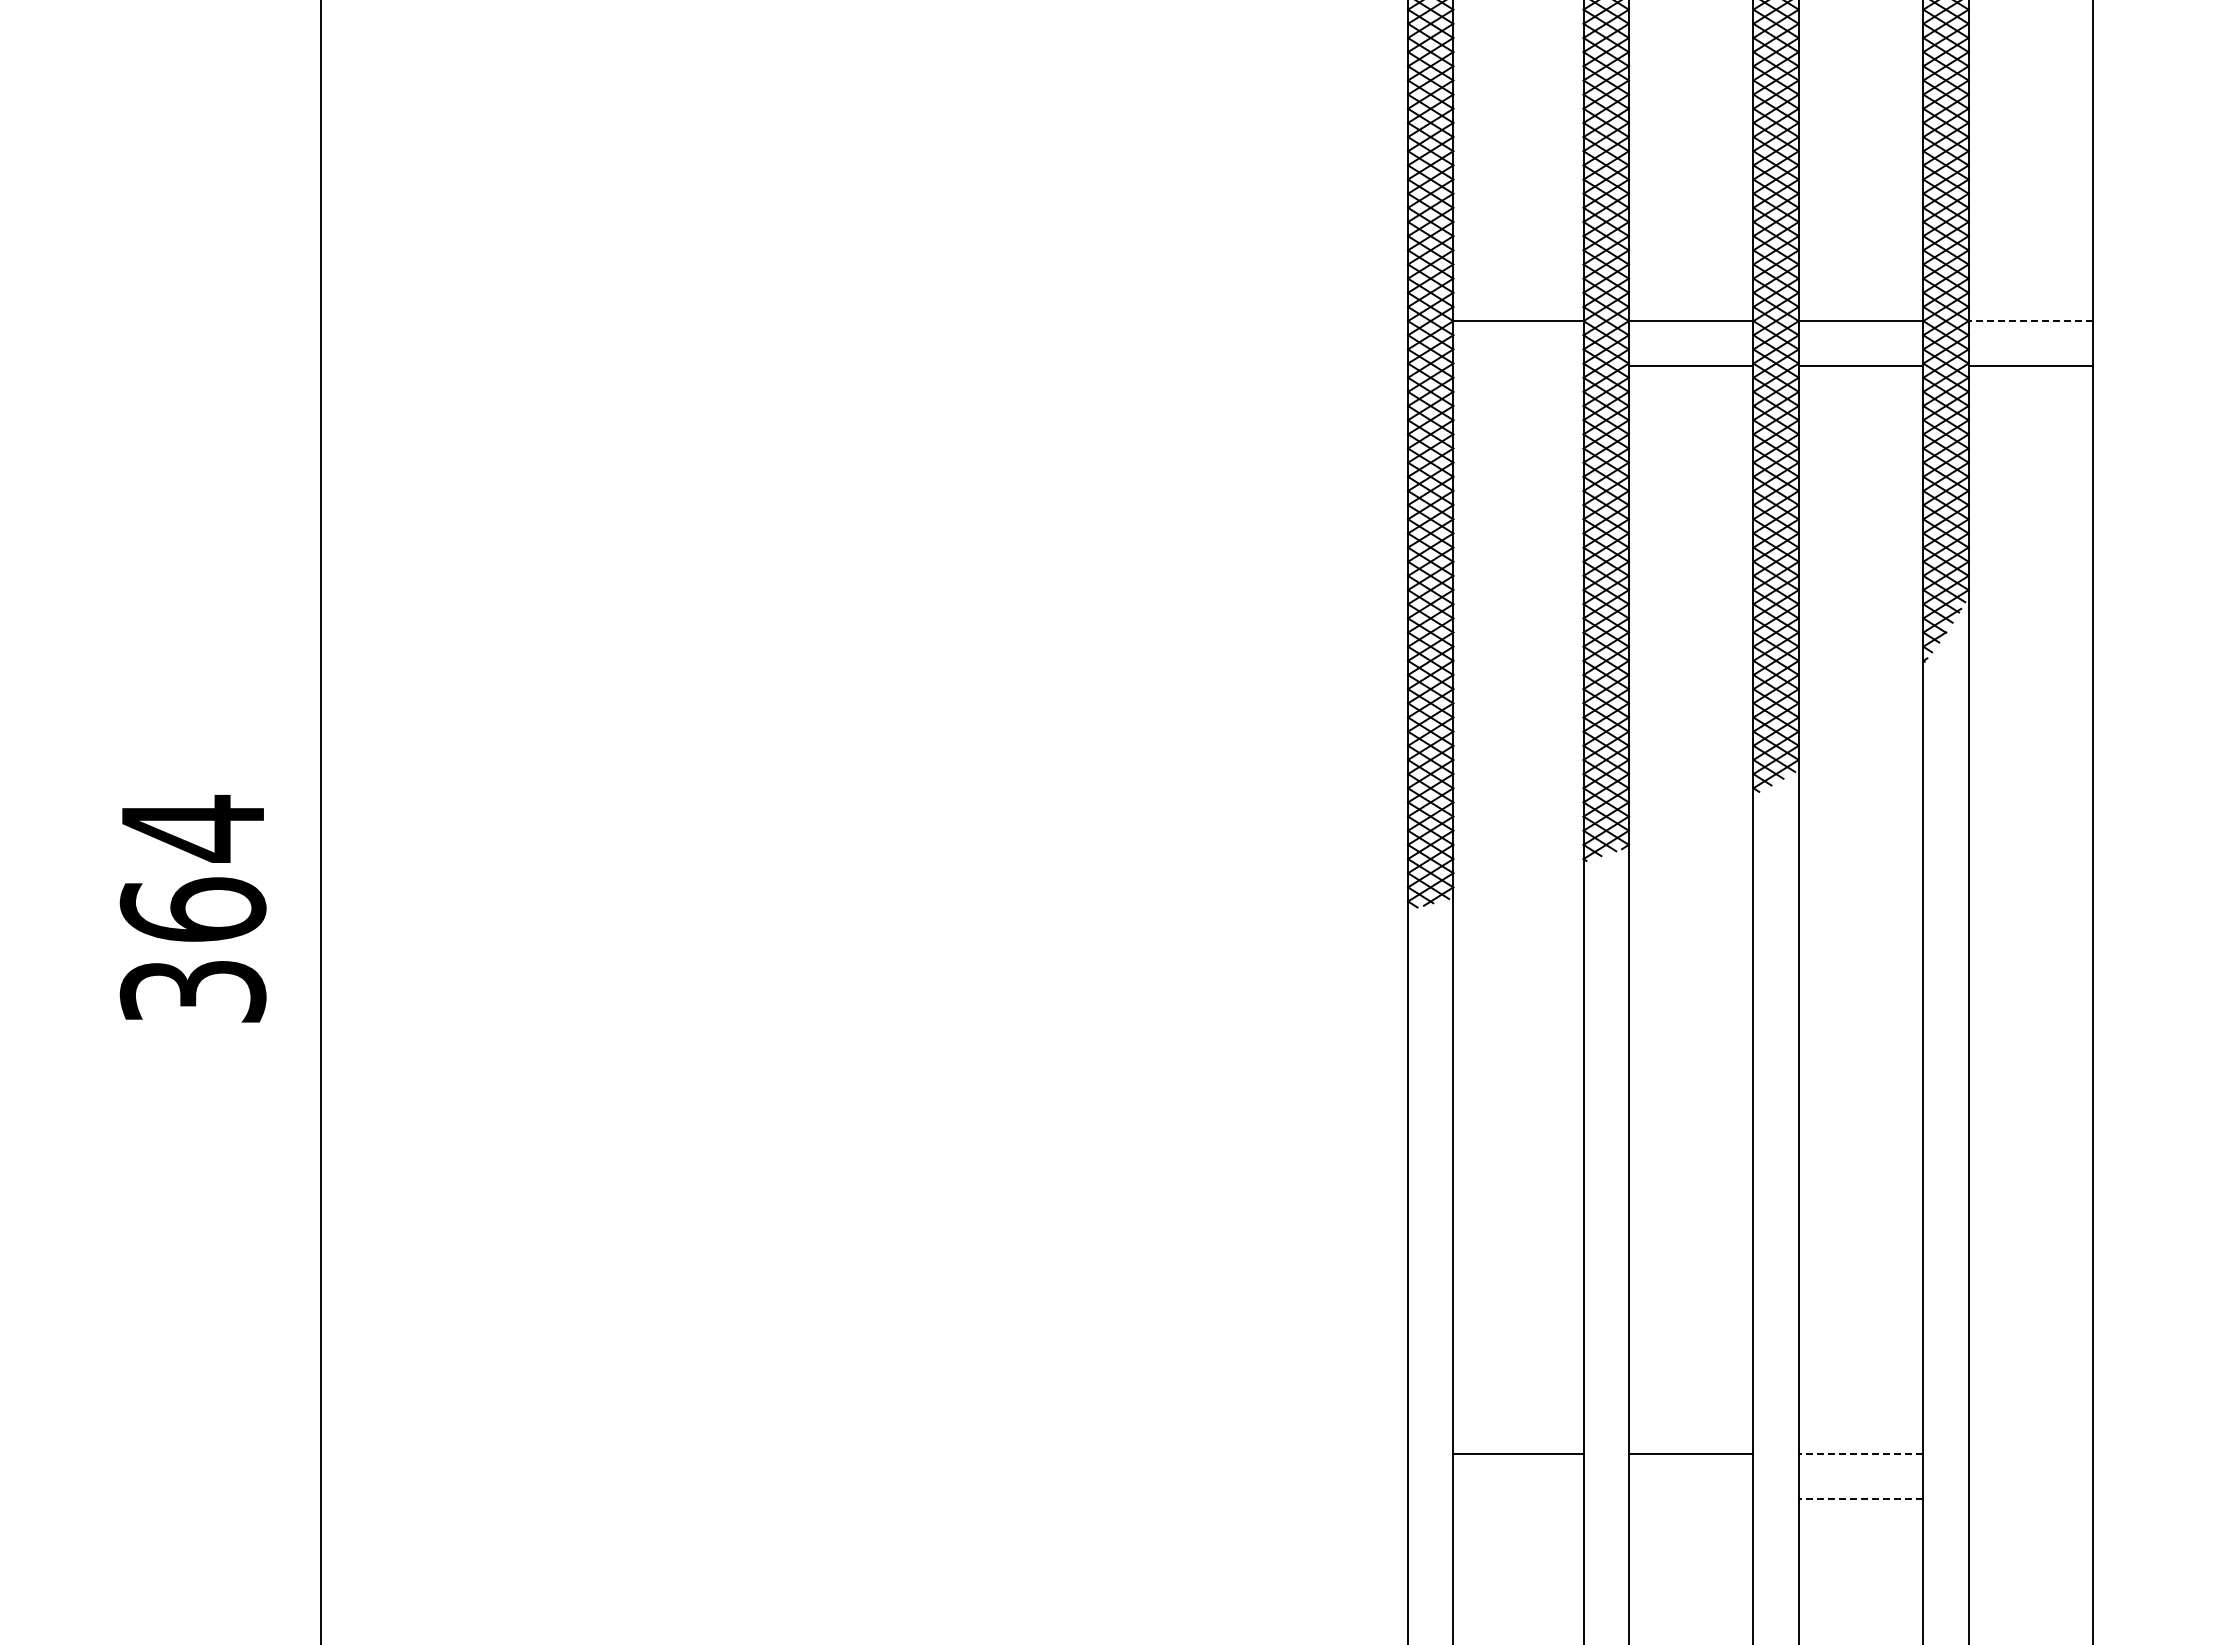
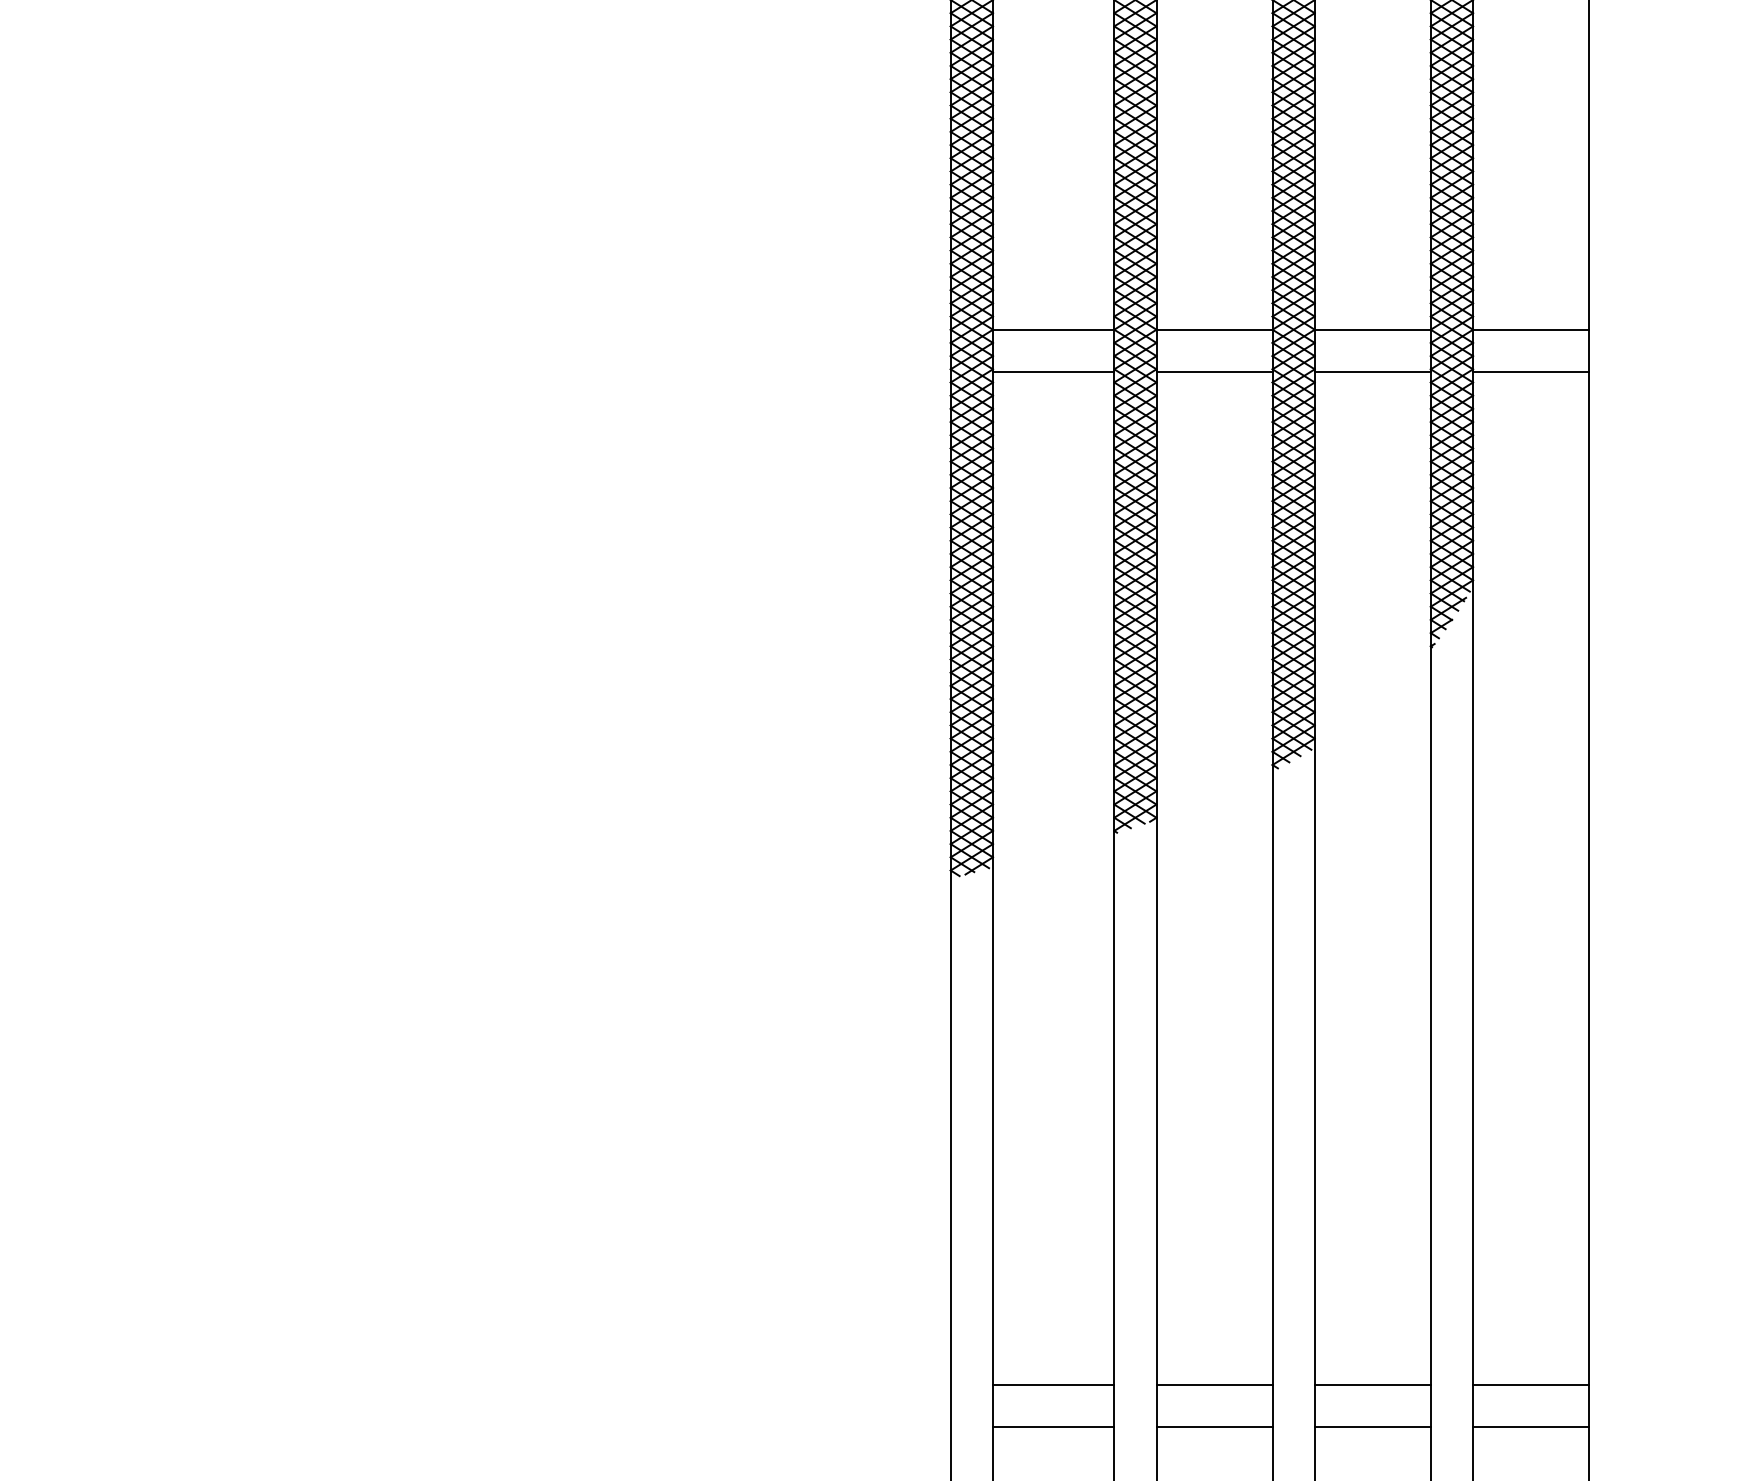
line: (2030, 321) -> (1530, 330), dashed -> solid
line: (1518, 366) -> (1053, 372), added
line: (1860, 1453) -> (1372, 1384), dashed -> solid
line: (2030, 1453) -> (1530, 1384), added
line: (1518, 1498) -> (1053, 1426), added
line: (1690, 1498) -> (1213, 1426), added
line: (1860, 1498) -> (1372, 1426), dashed -> solid
line: (2030, 1498) -> (1530, 1426), added

